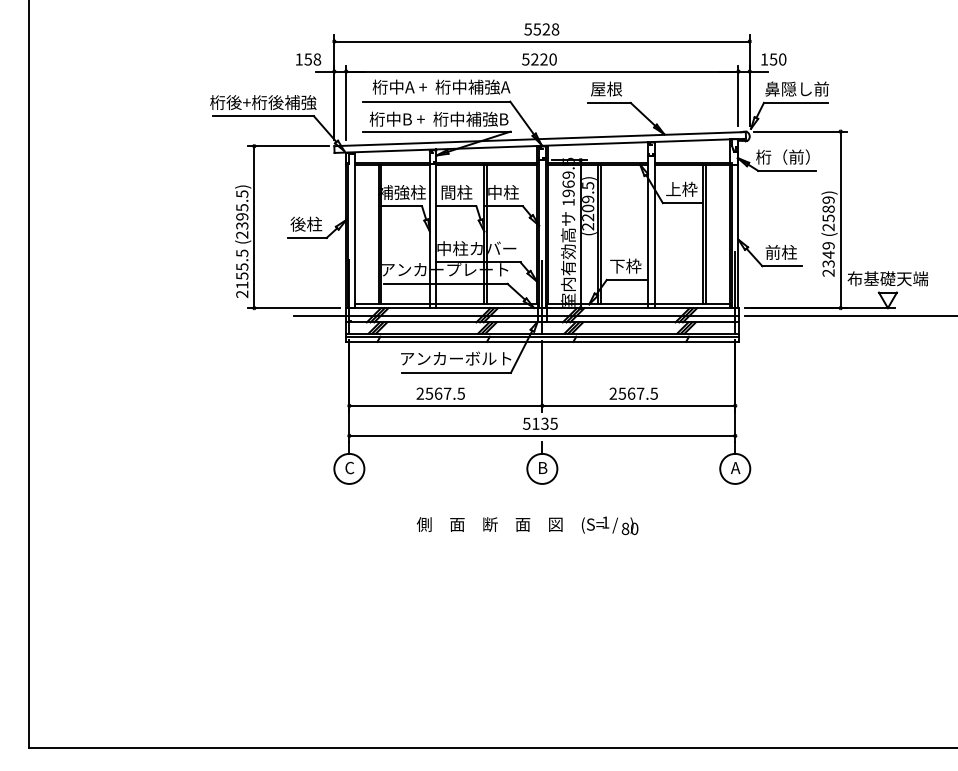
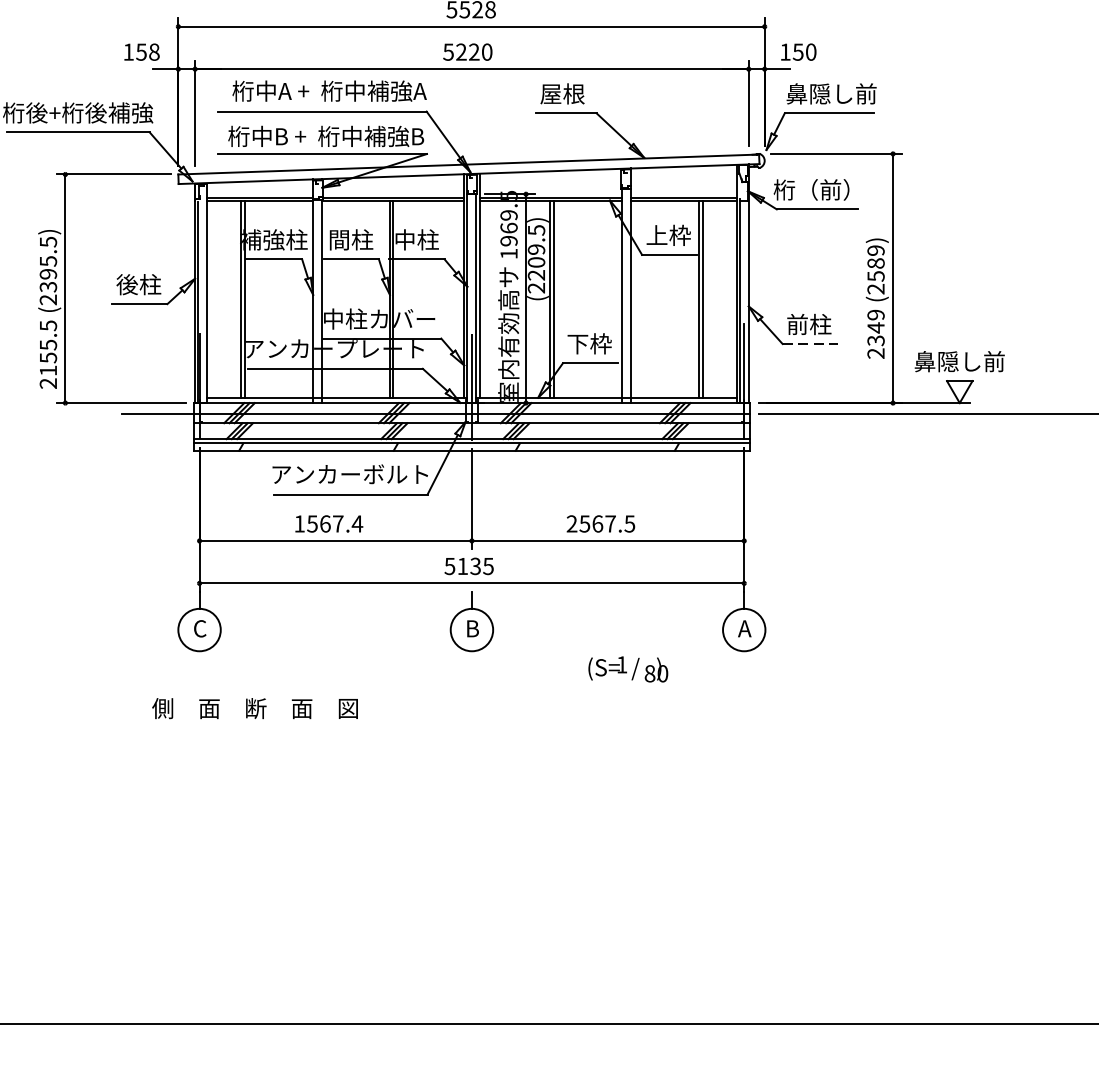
line: (781, 266) -> (809, 344), solid -> dashed
text: (887, 278) -> (959, 361), 布基礎天端 -> 鼻隠し前
text: (440, 393) -> (328, 523), 2567.5 -> 1567.4
text: (489, 524) -> (254, 708), moved
text: (609, 525) -> (627, 668), moved

